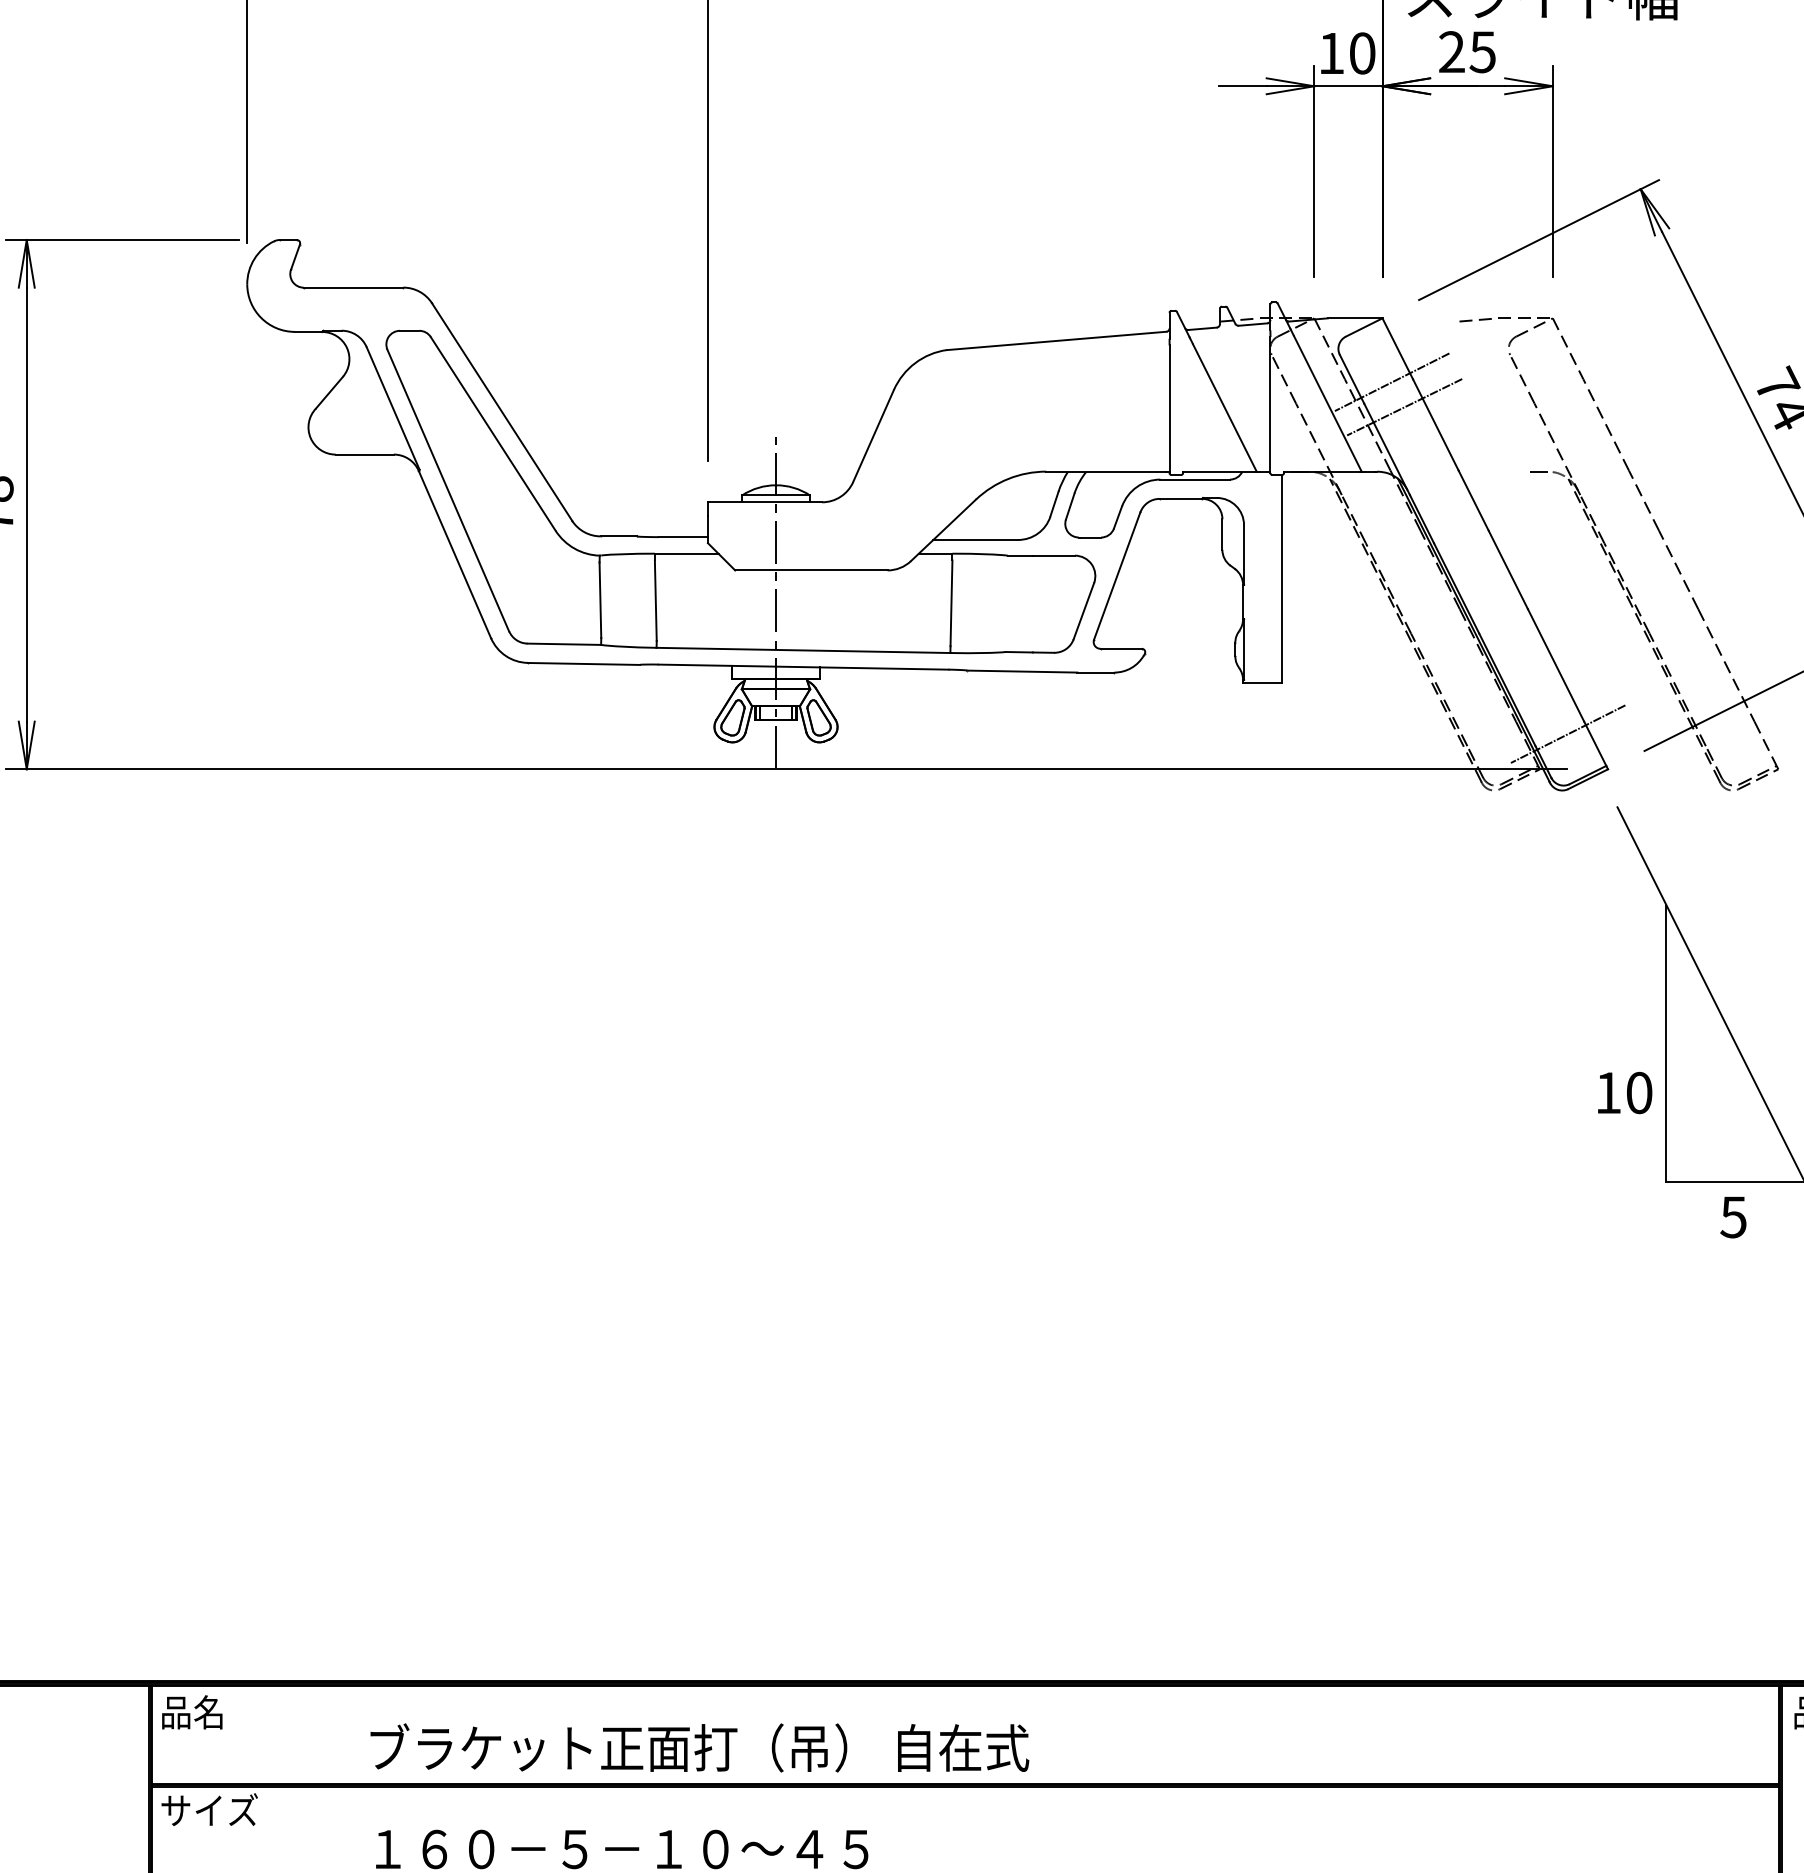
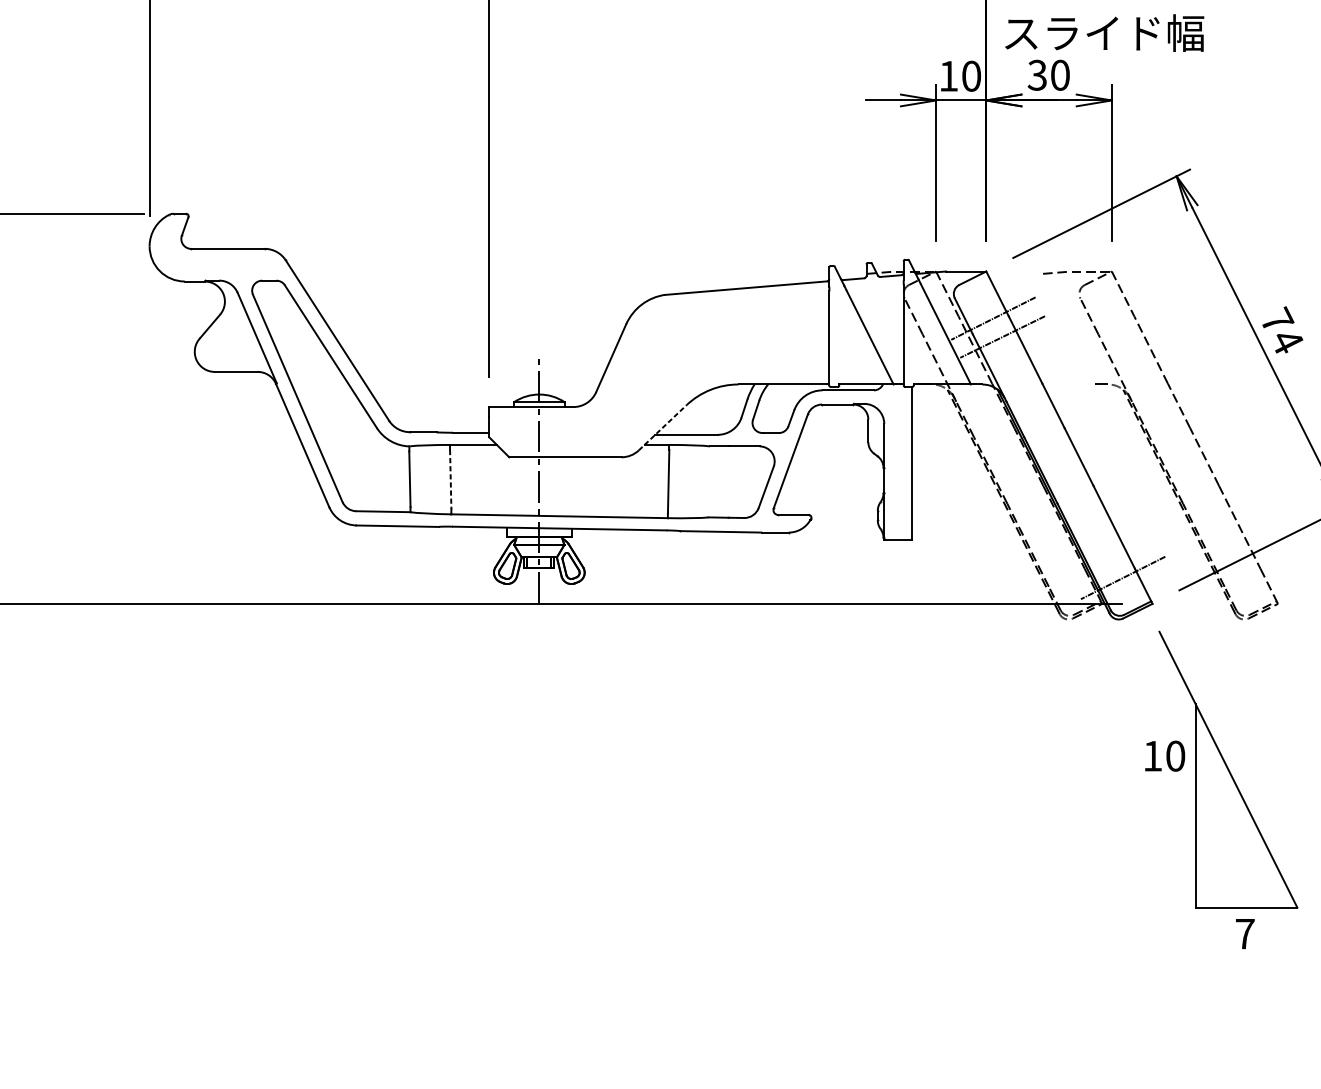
text: (1466, 52) -> (1048, 75), 25 -> 30
line: (943, 530) -> (662, 427), solid -> dashed
line: (655, 601) -> (450, 480), solid -> dashed
text: (1625, 1093) -> (1165, 756), moved
text: (1733, 1217) -> (1244, 934), 5 -> 7

